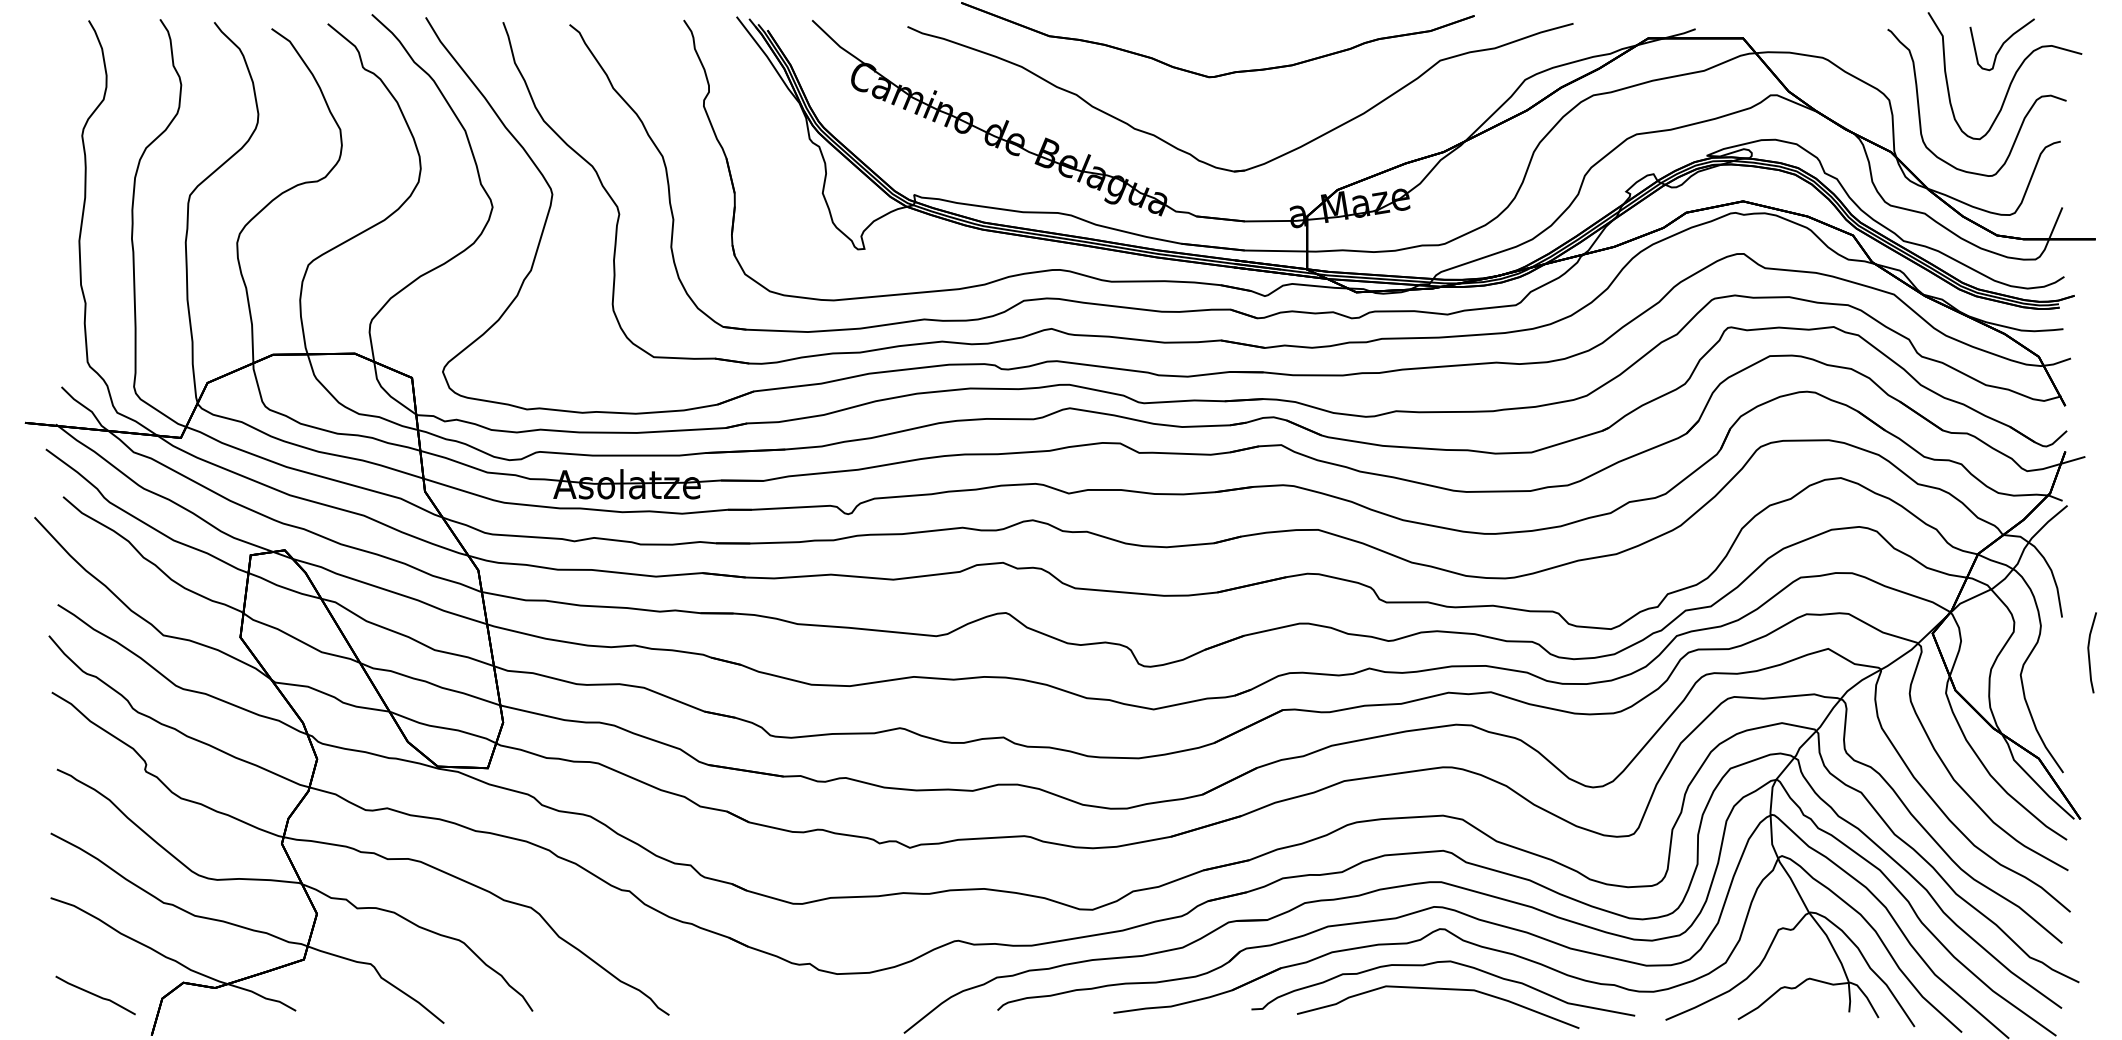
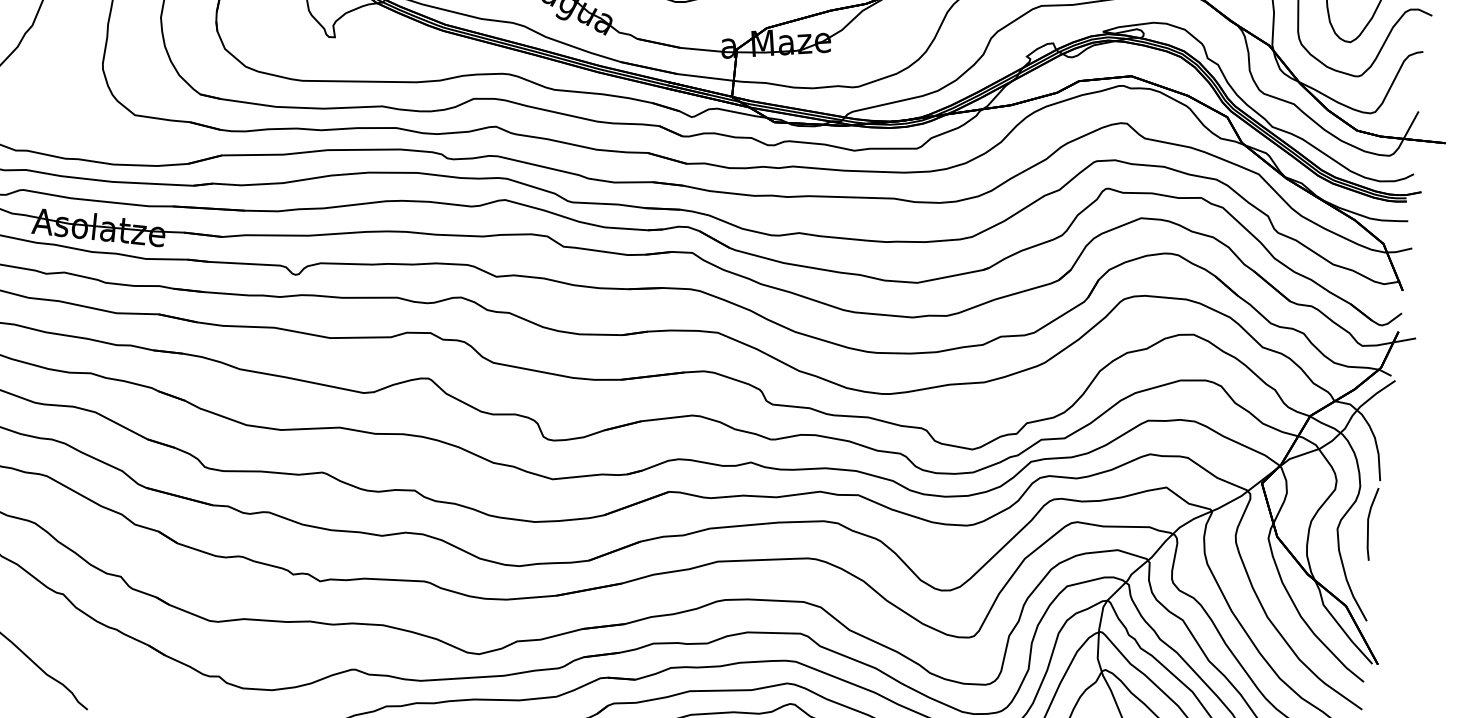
line: (2089, 652) -> (1368, 523), moved

